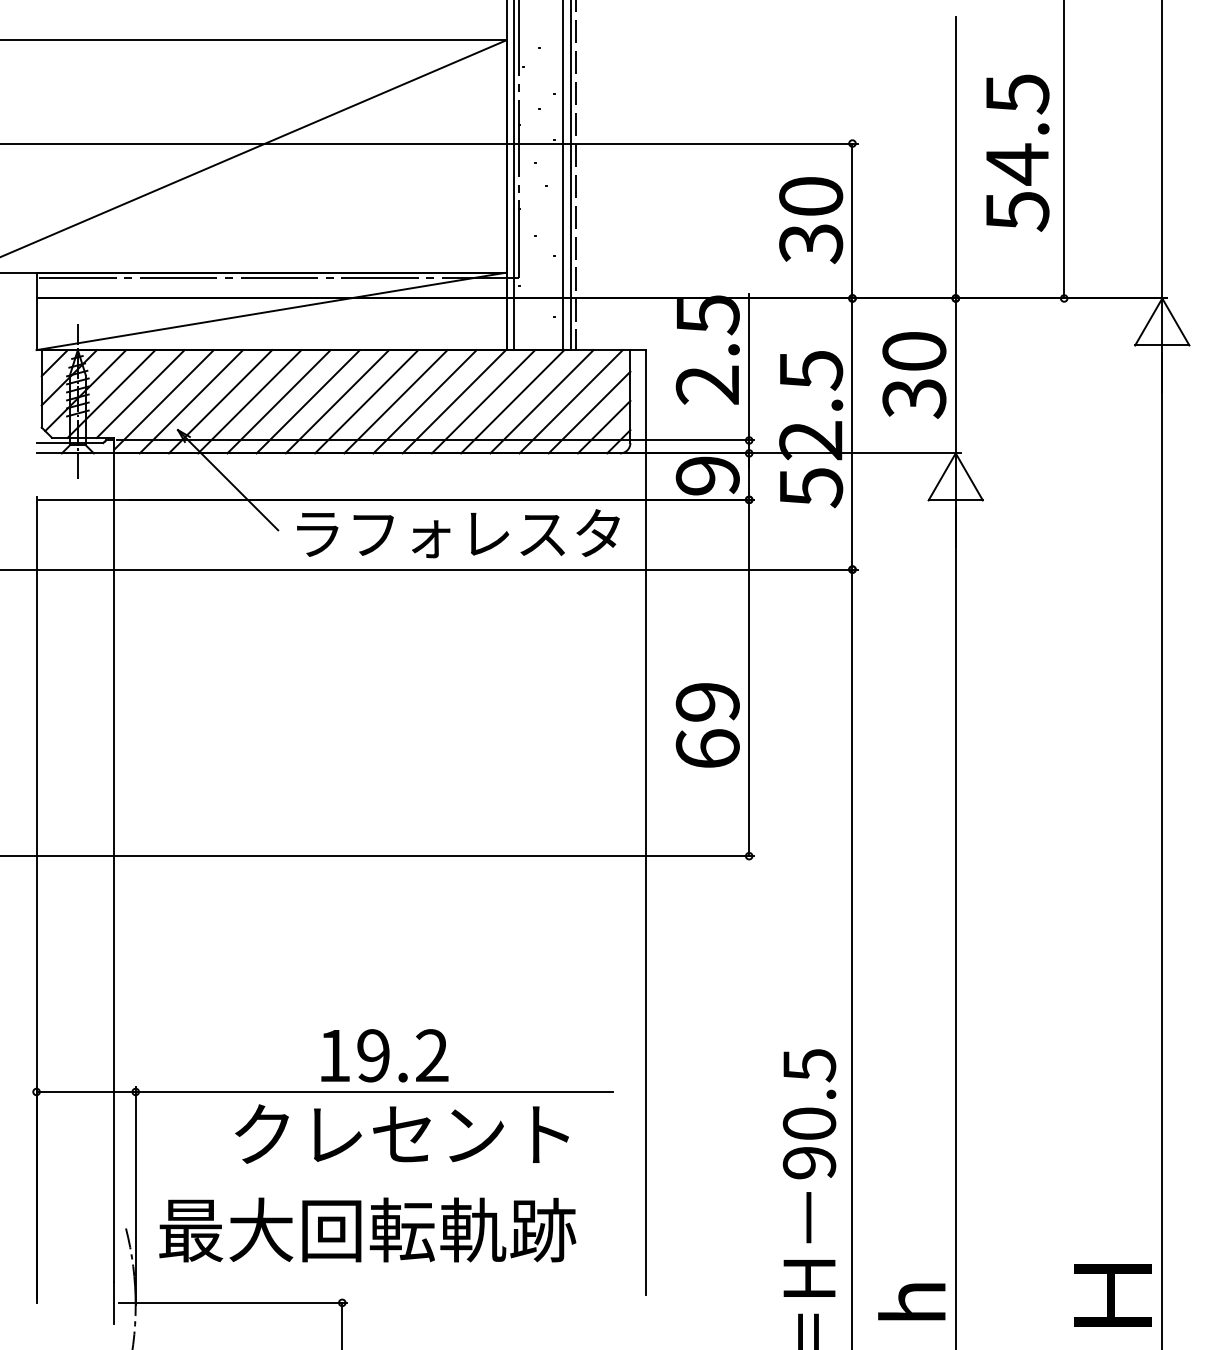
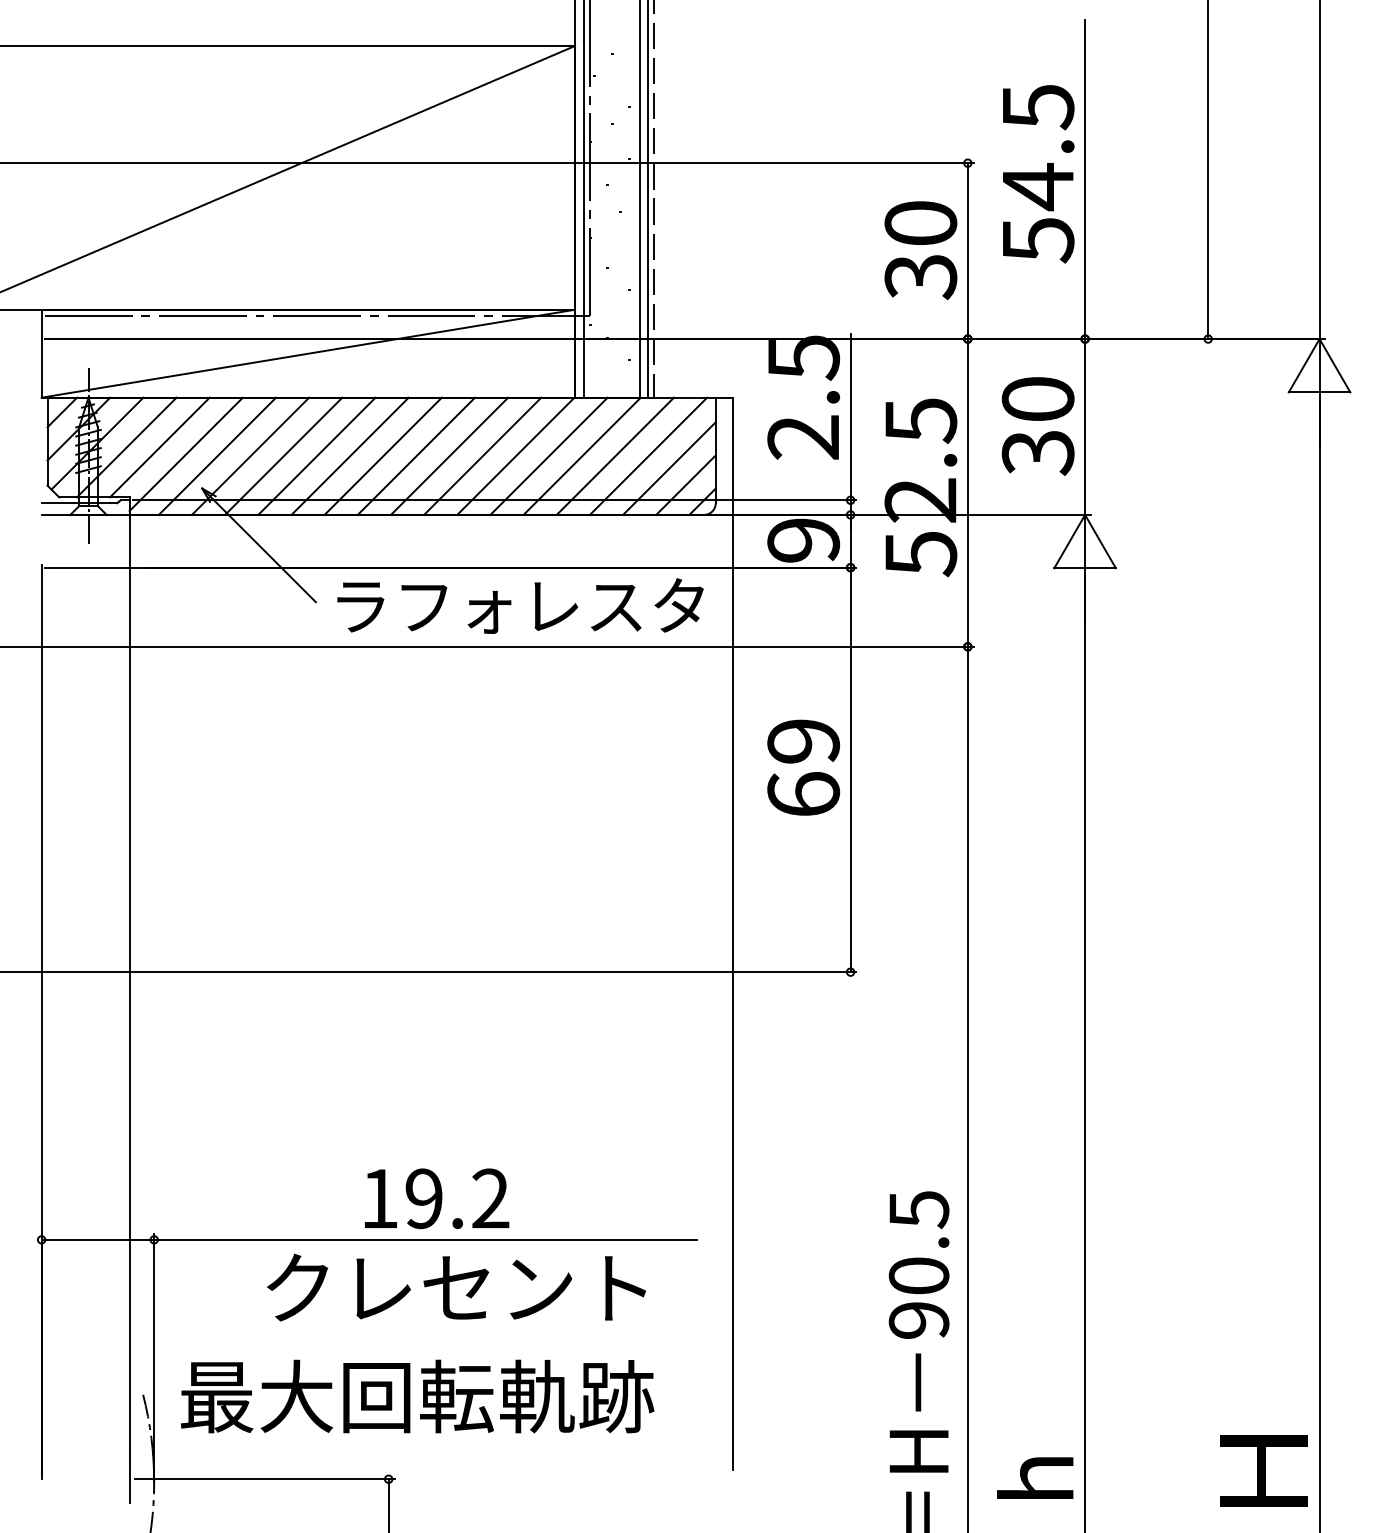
text: (1017, 153) -> (1038, 174), moved
text: (707, 725) -> (803, 767), moved

